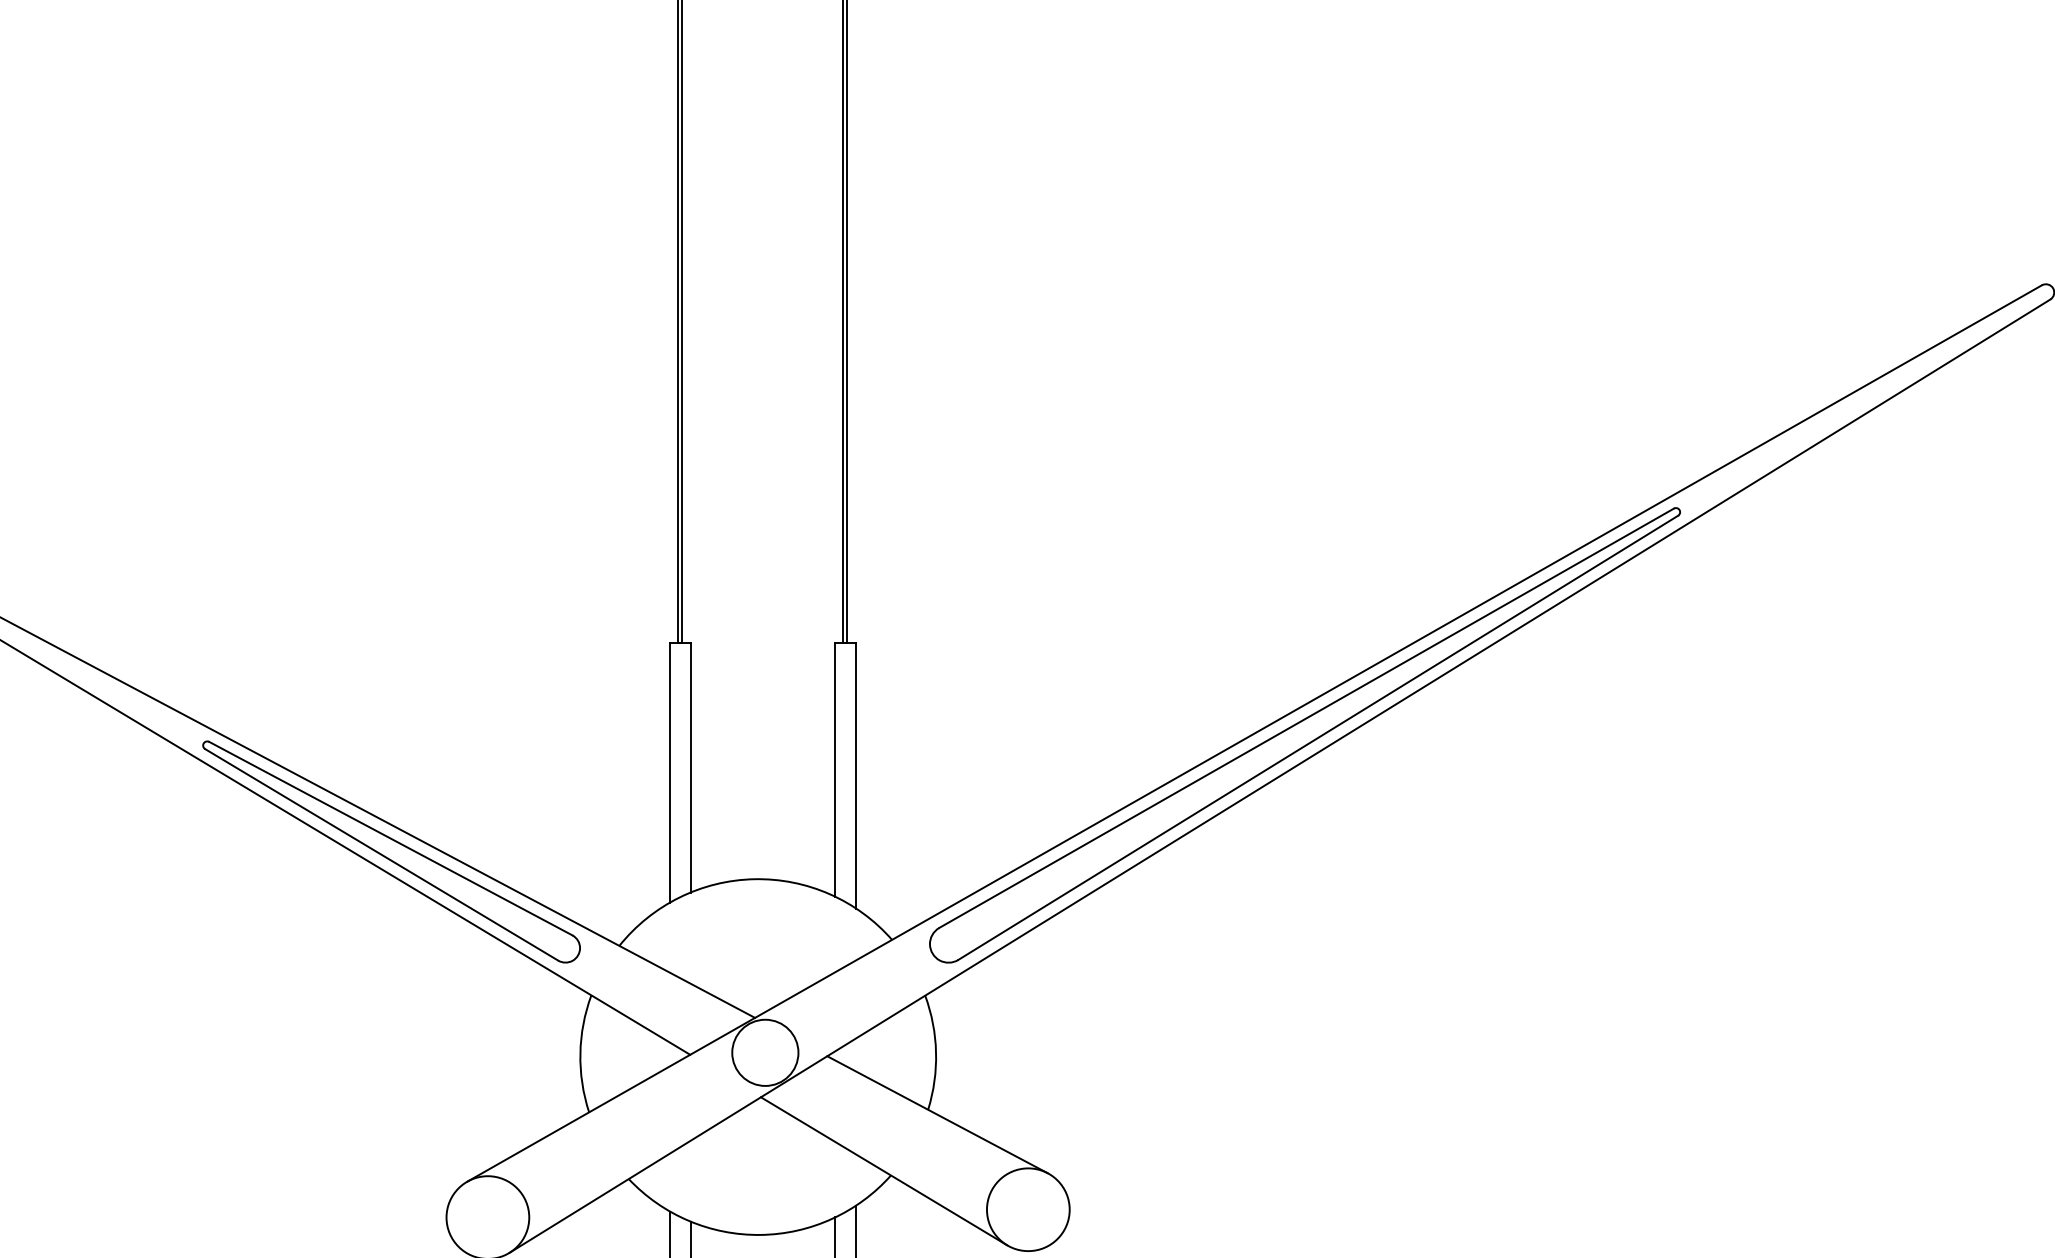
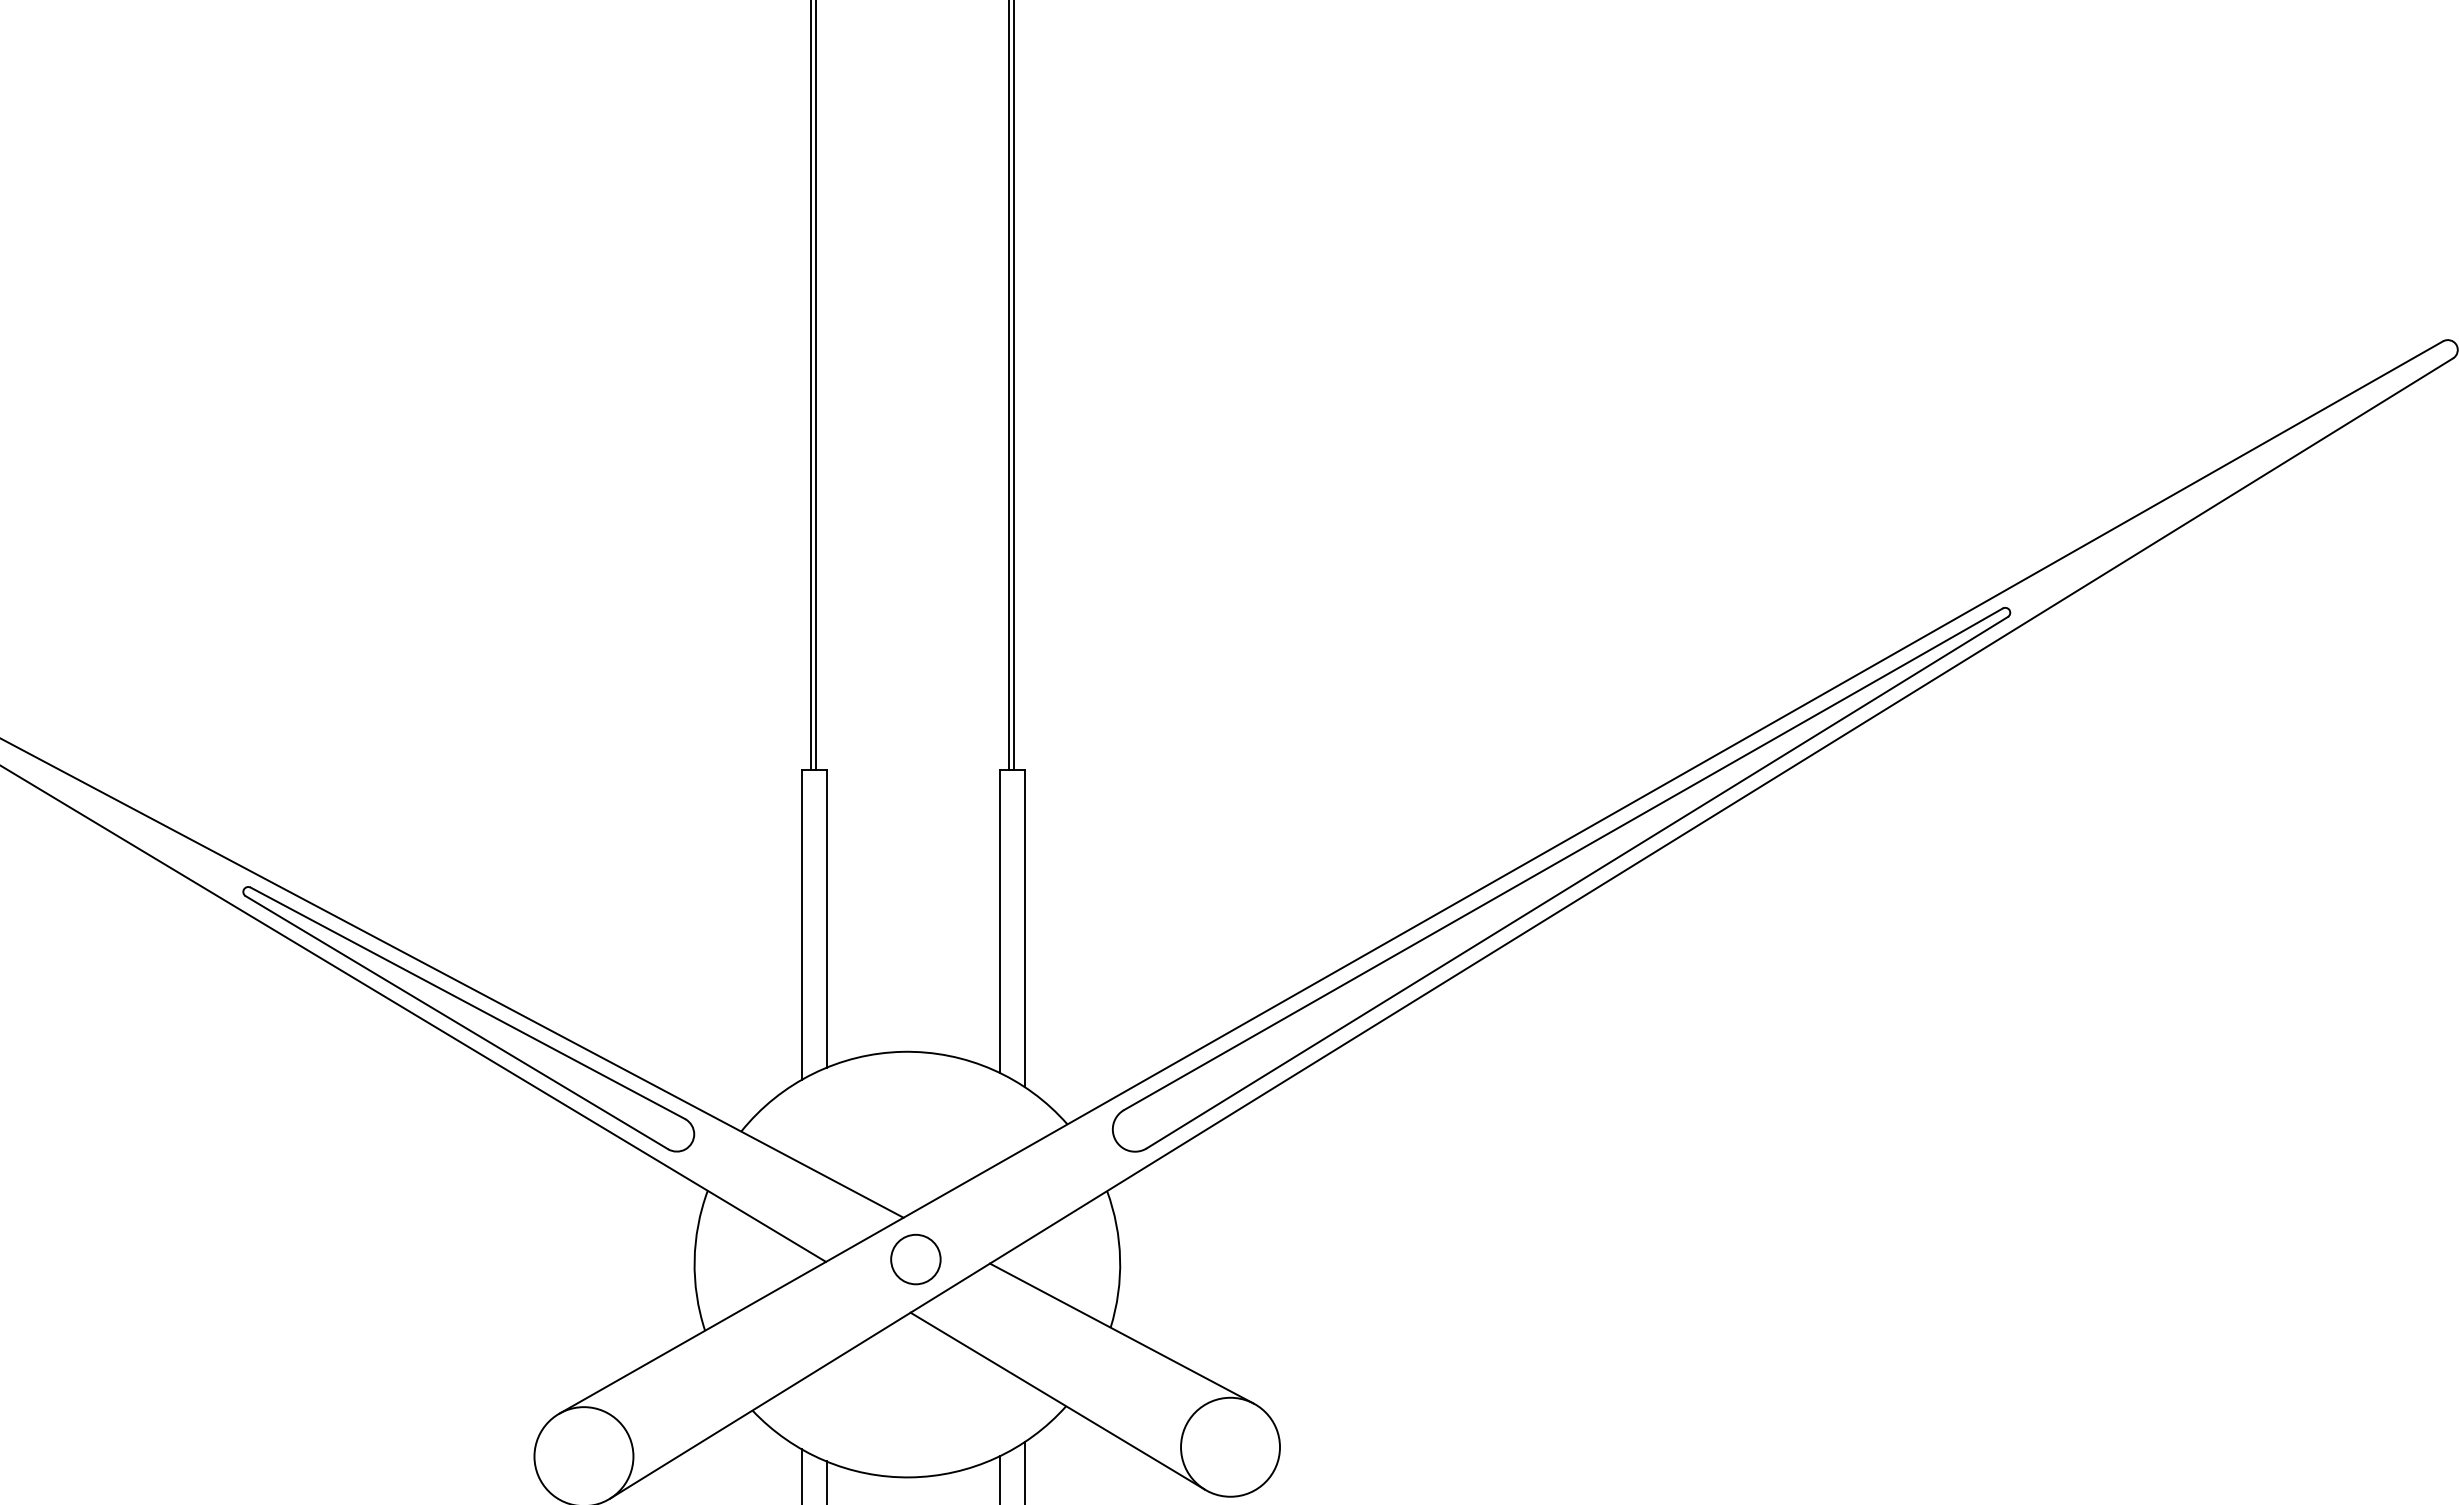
circle: (765, 1052) -> (915, 1259), size x0.62

